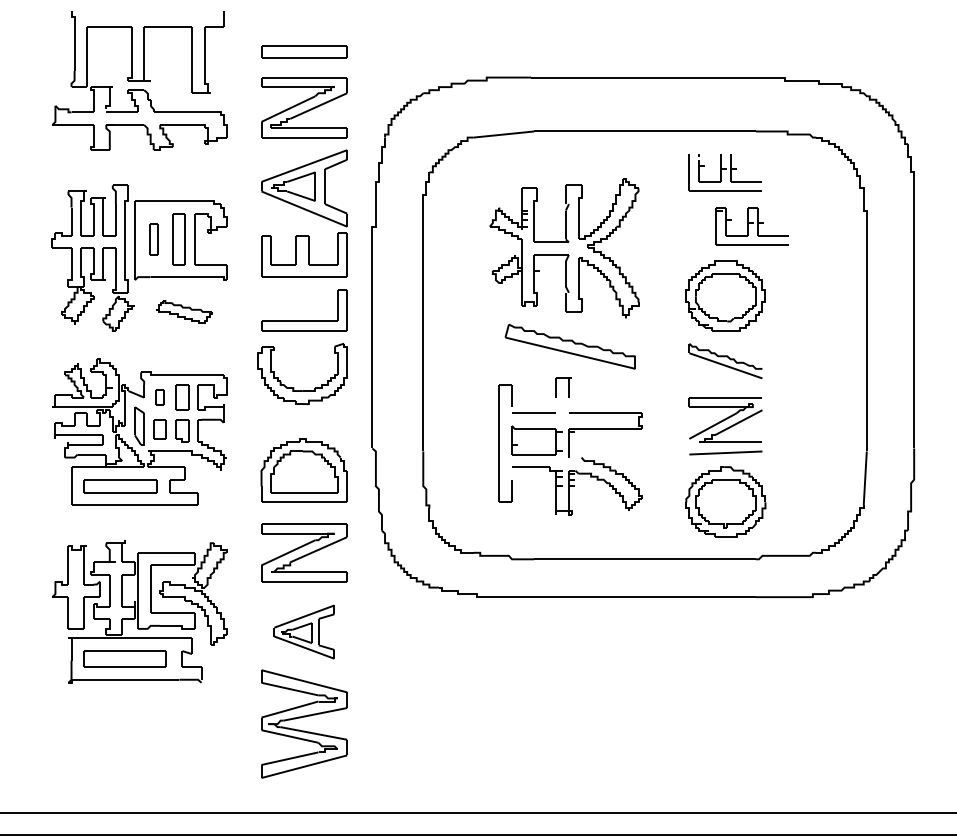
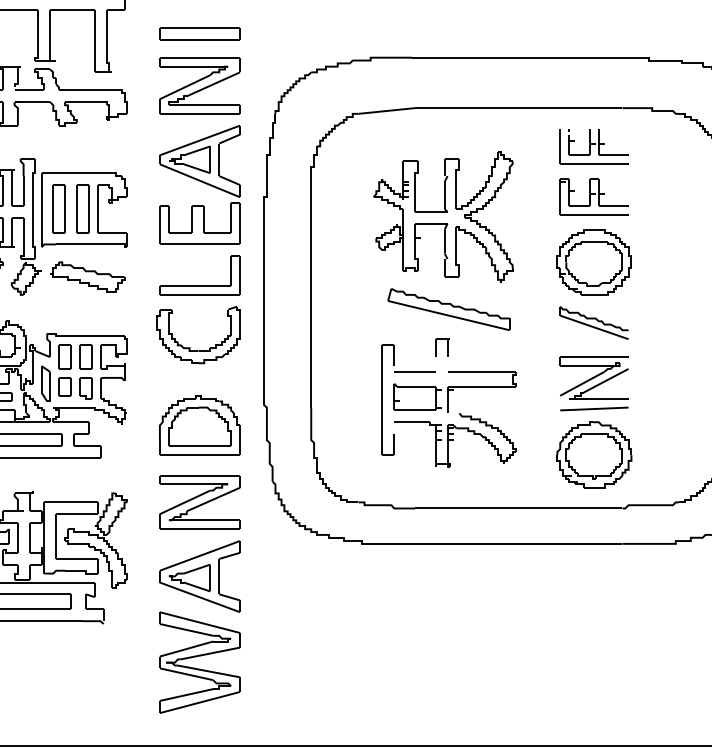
part: (751, 226) -> (593, 197), moved
part: (153, 239) -> (58, 209), size x1.67
part: (184, 311) -> (87, 276), size x1.43
part: (159, 397) -> (64, 357), size x1.67
part: (304, 631) -> (200, 576), size x1.43

